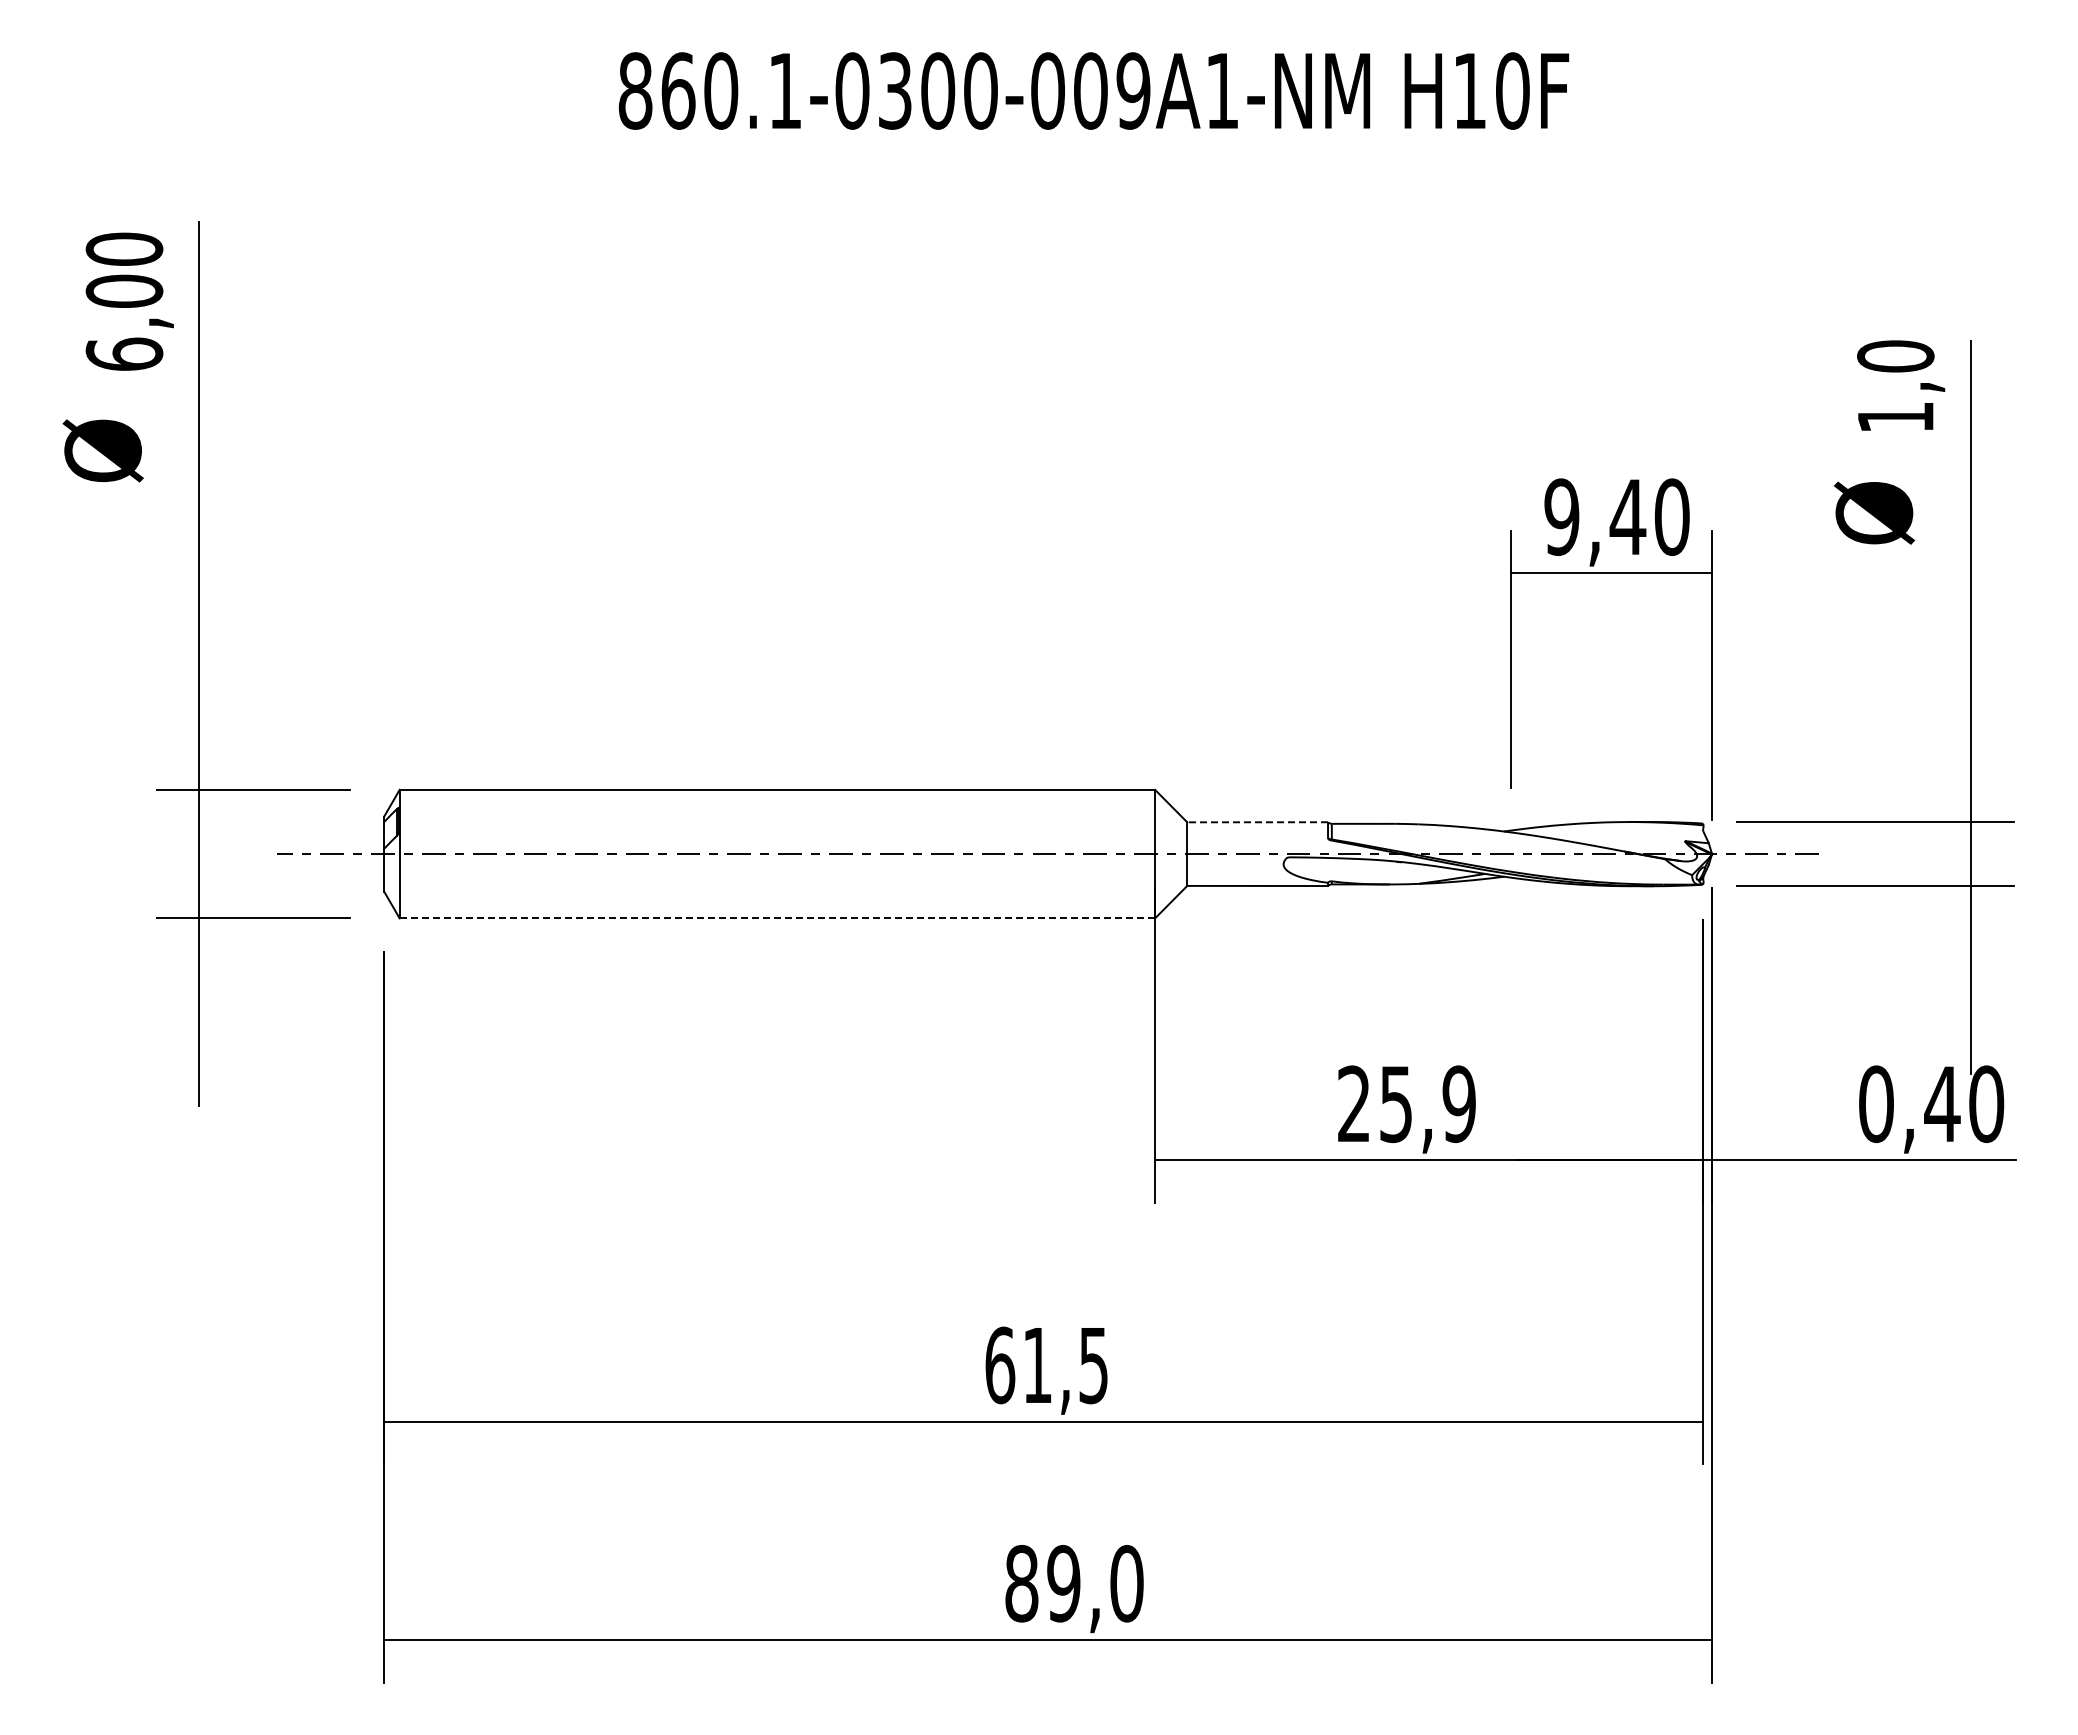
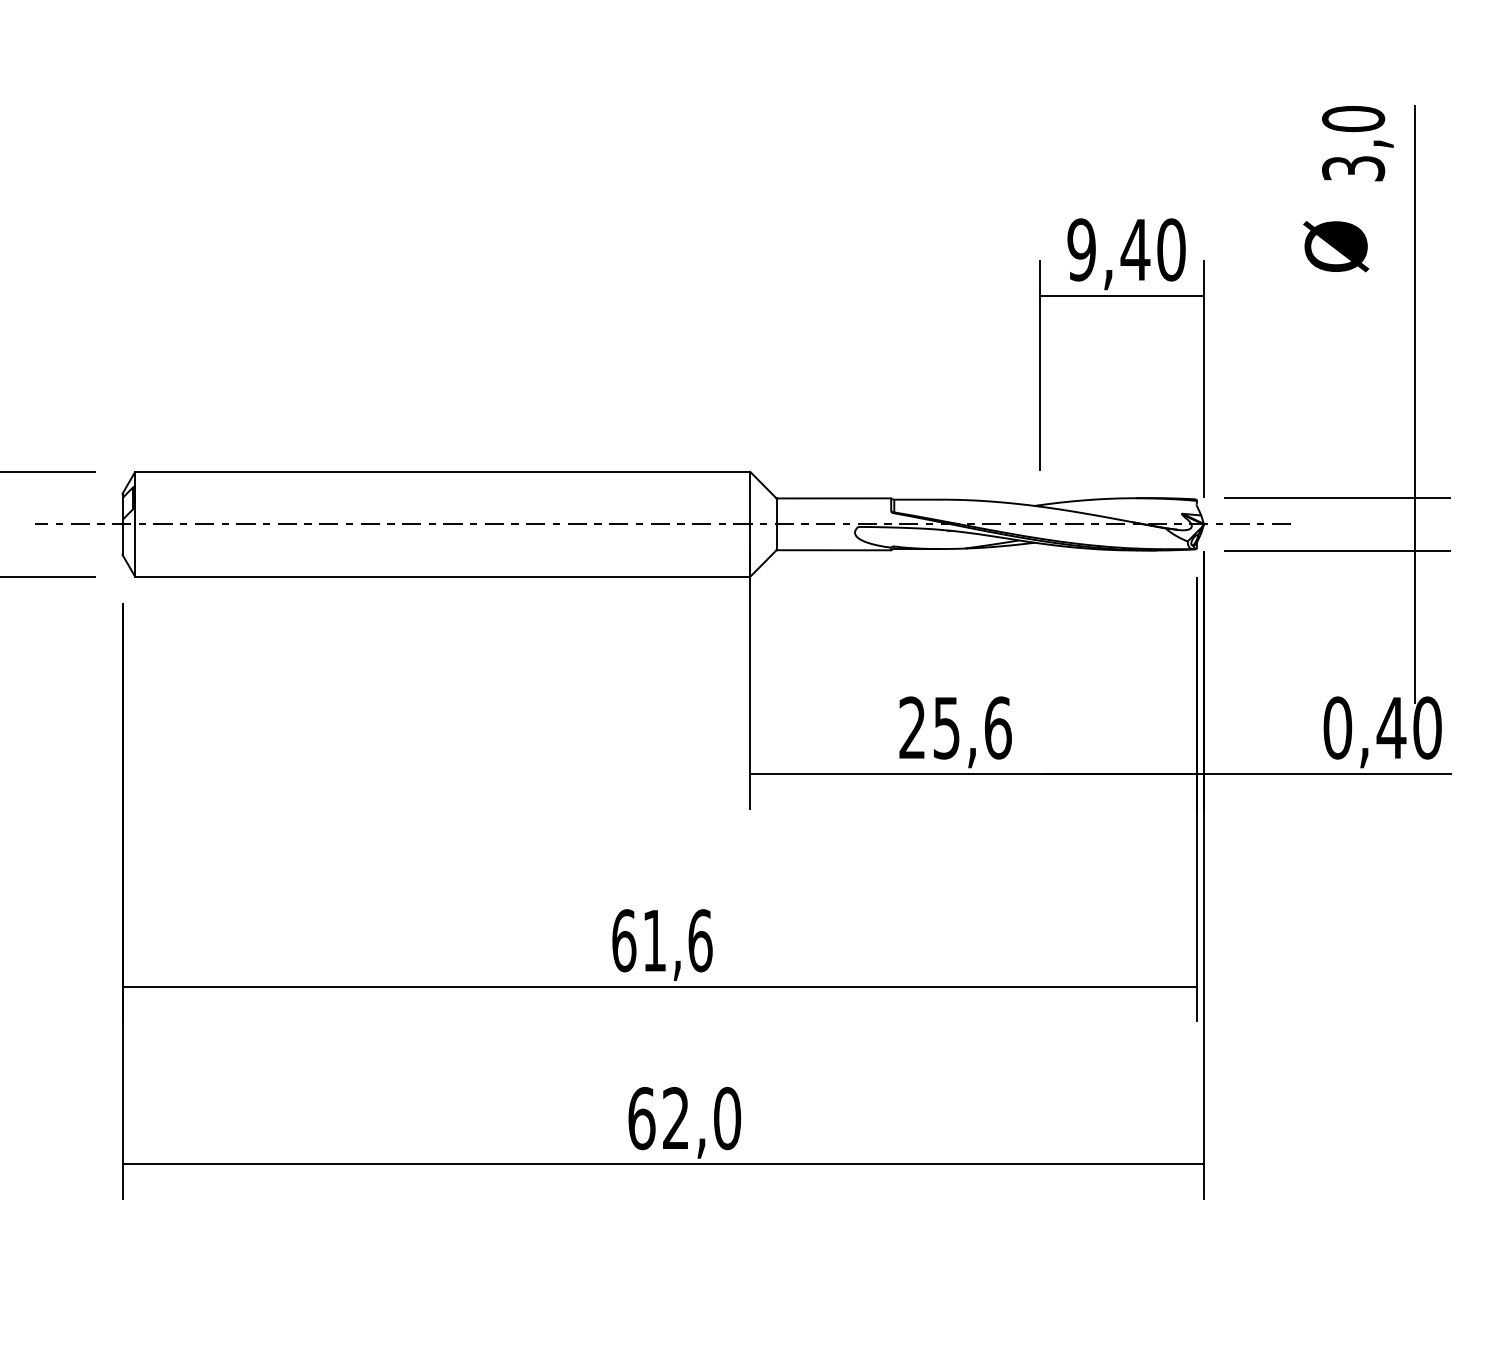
text: (1895, 417) -> (1353, 168), 1,0 -> 3,0
line: (1257, 822) -> (833, 498), dashed -> solid
line: (777, 918) -> (442, 576), dashed -> solid
text: (1459, 1104) -> (998, 728), 25,9 -> 25,6
text: (1093, 1365) -> (700, 940), 61,5 -> 61,6
text: (1042, 1583) -> (658, 1118), 89,0 -> 62,0

